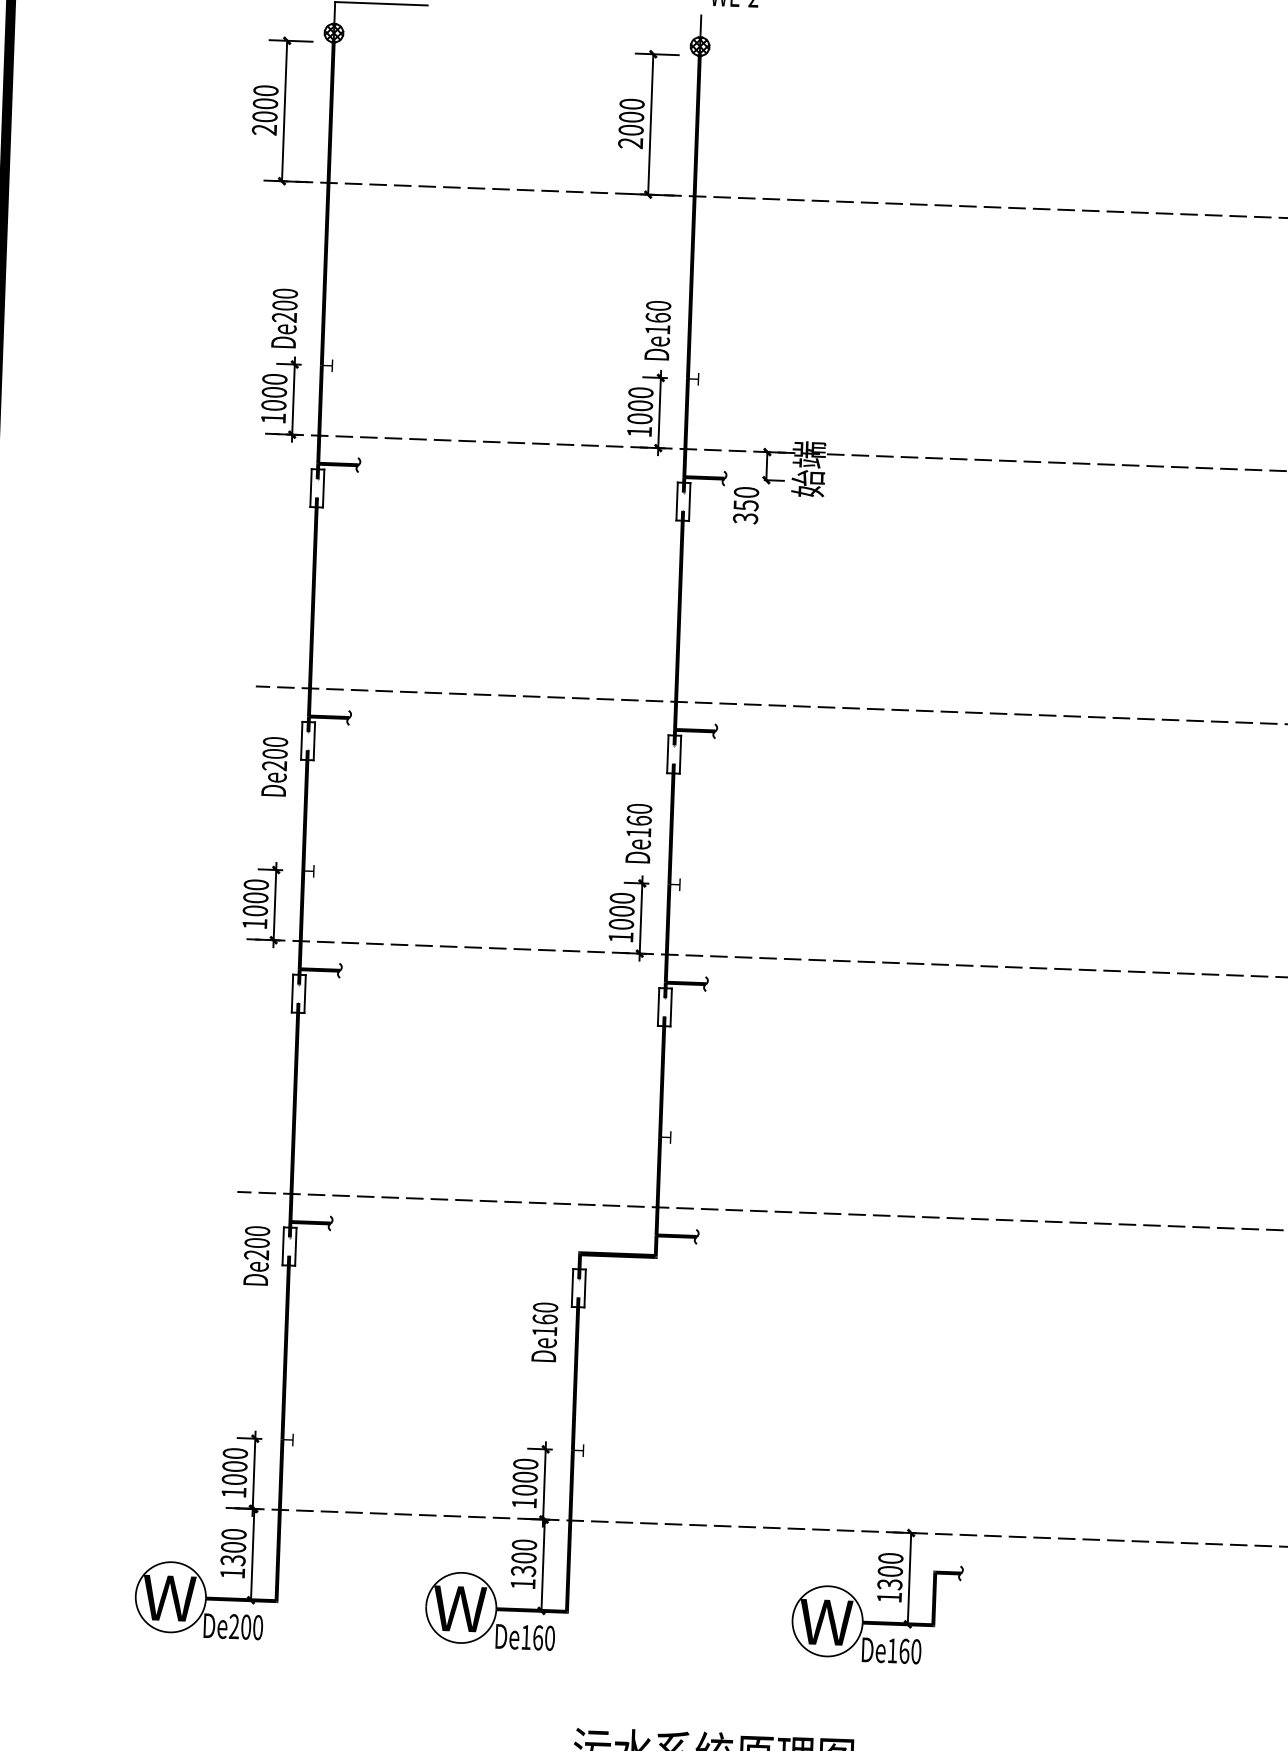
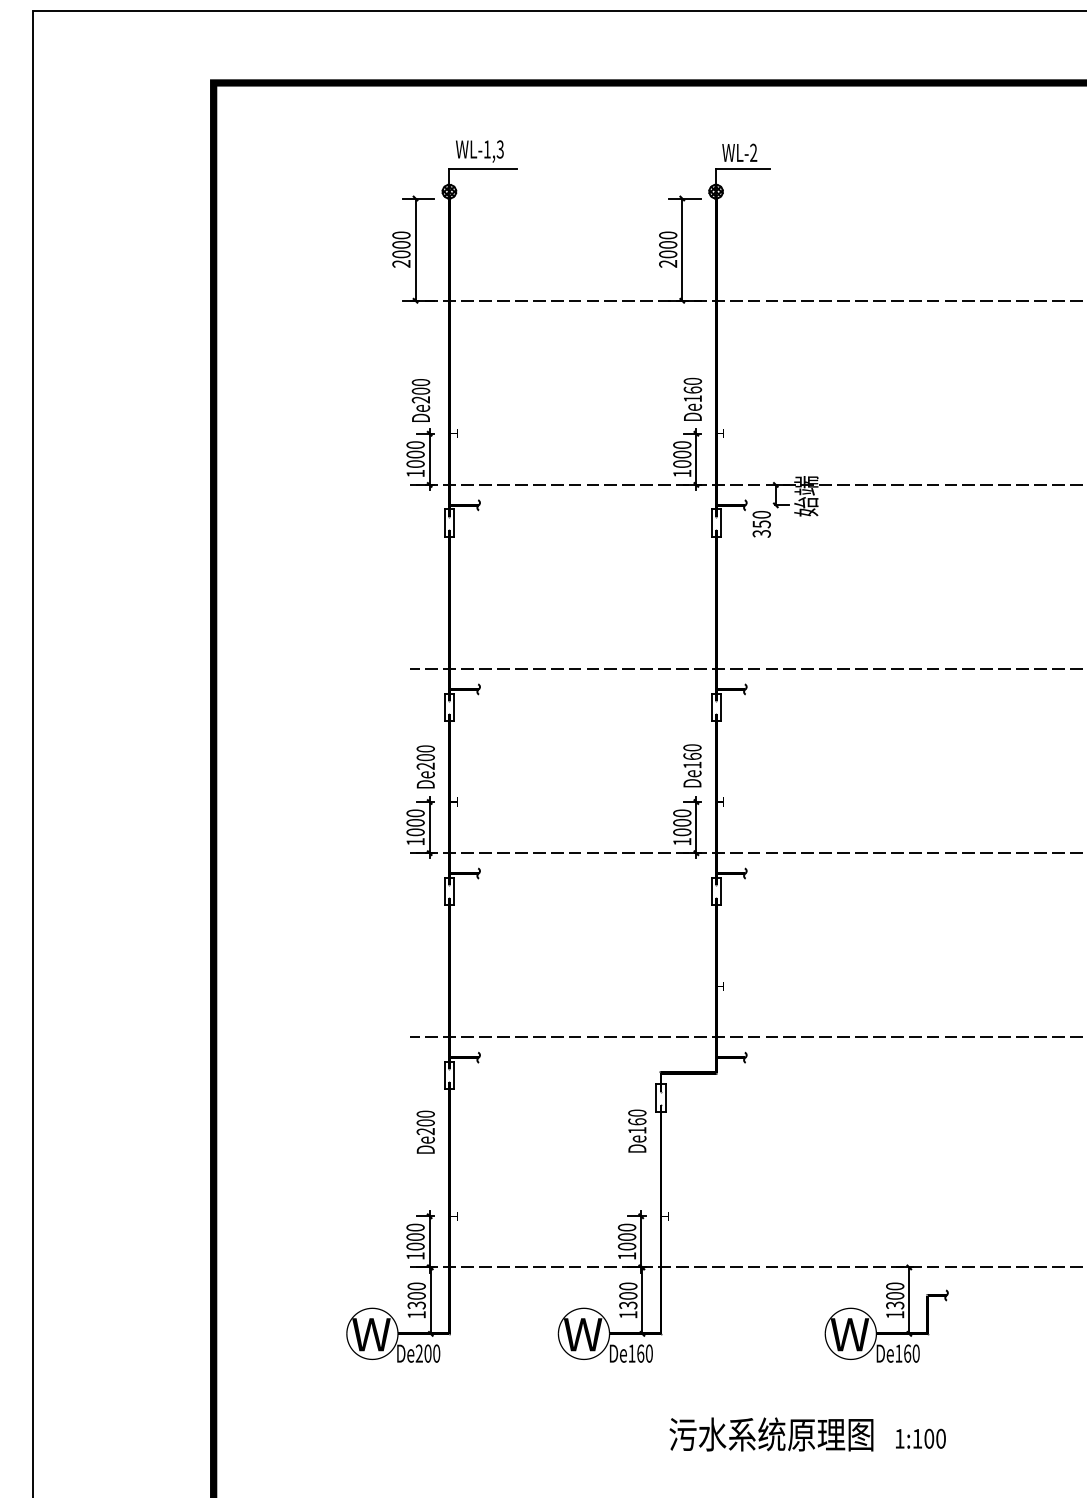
line: (738, 17) -> (743, 169), added
text: (274, 766) -> (425, 766), moved
text: (256, 1254) -> (425, 1131), moved

